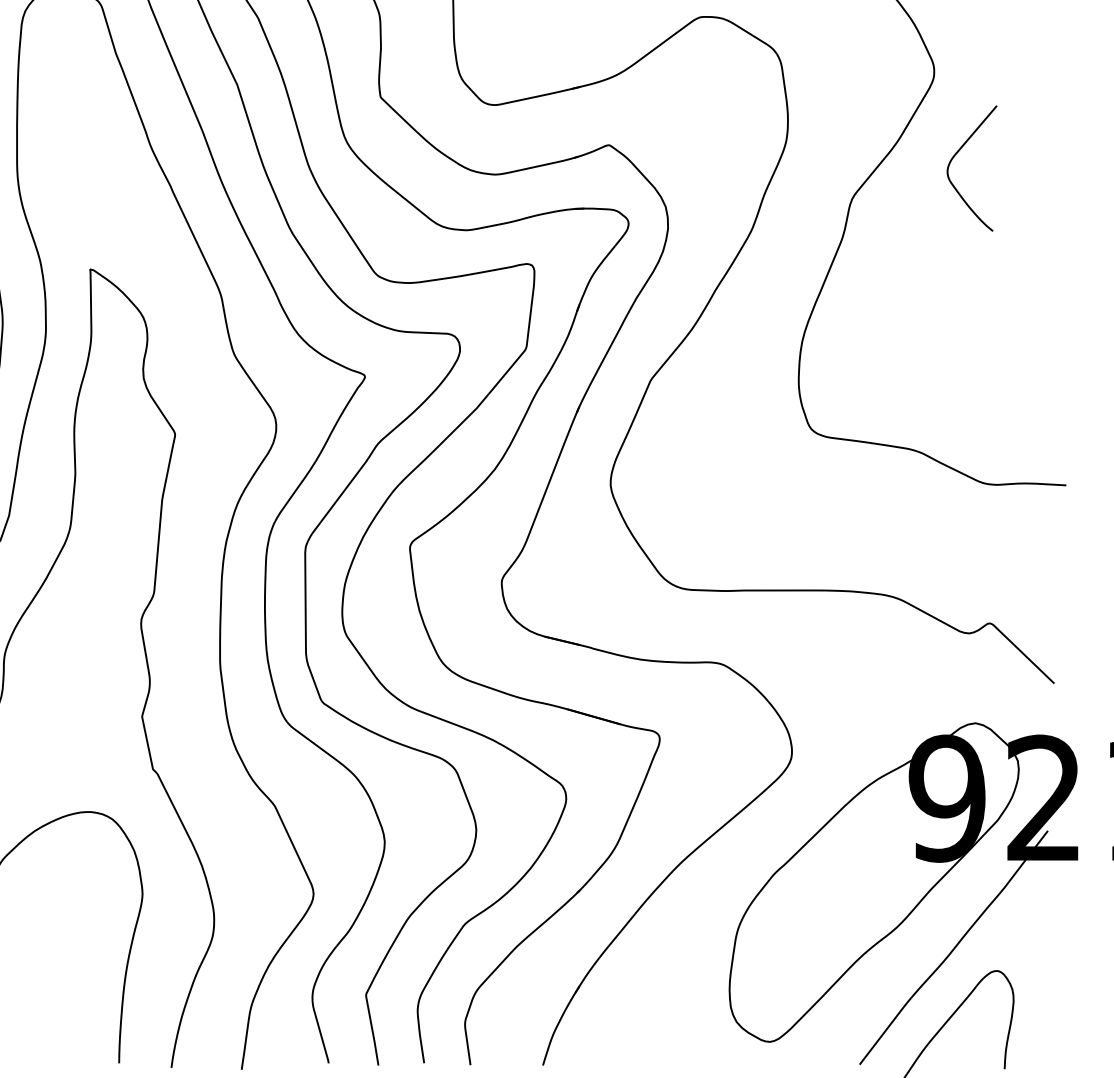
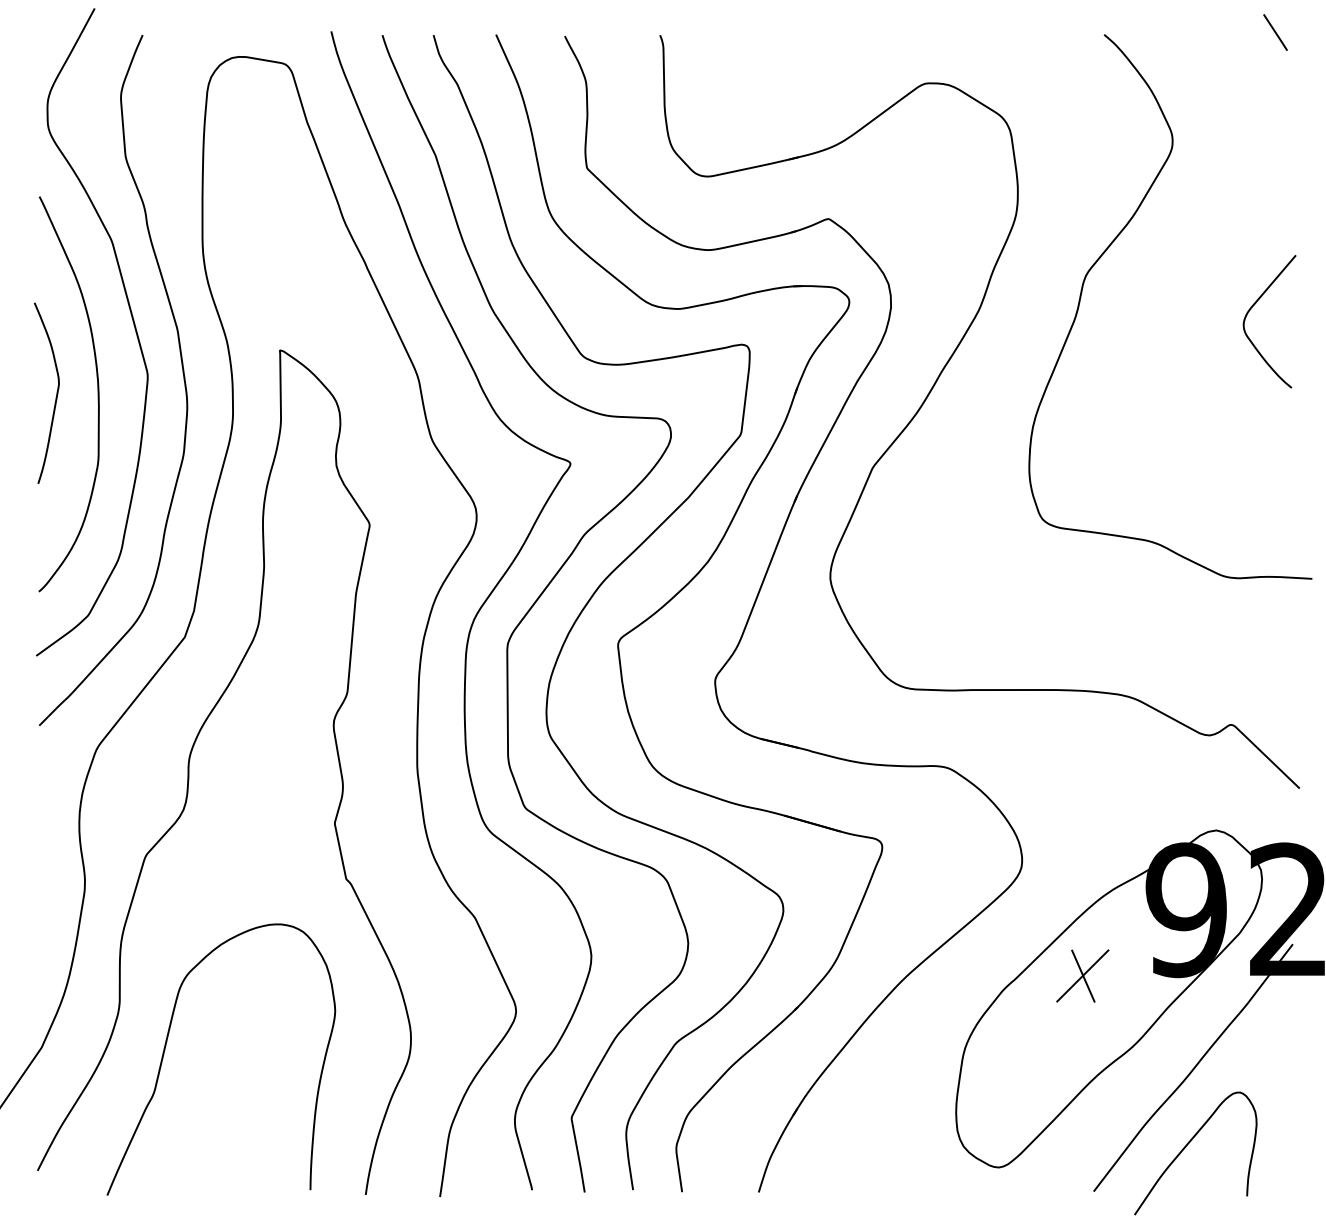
curve: (954, 157) -> (1251, 309), moved
part: (849, 860) -> (1082, 975), added

